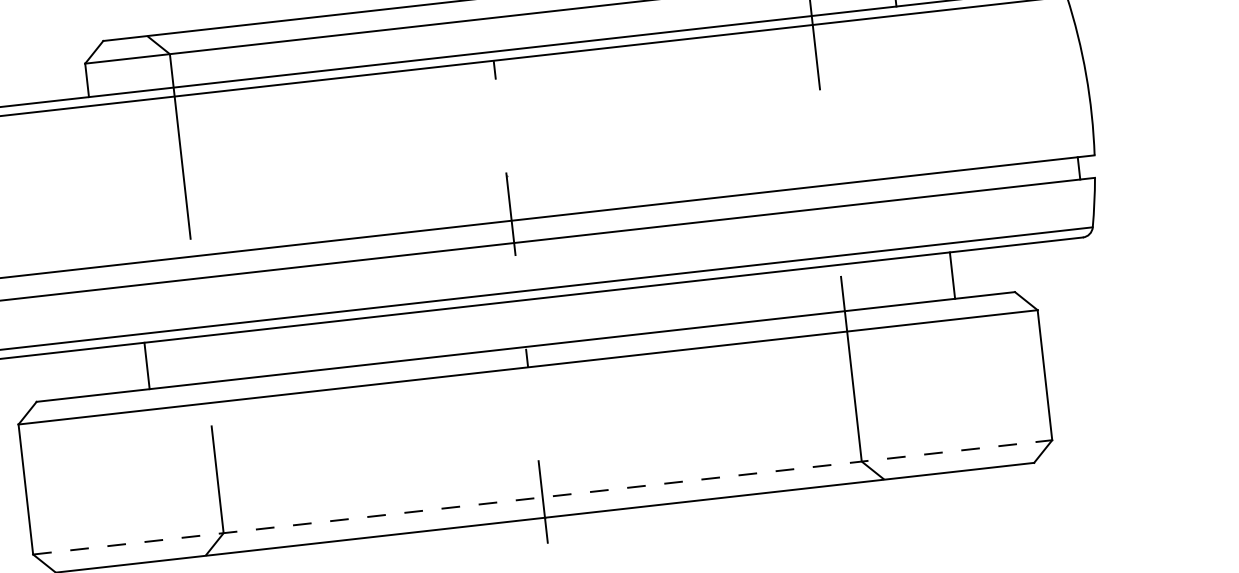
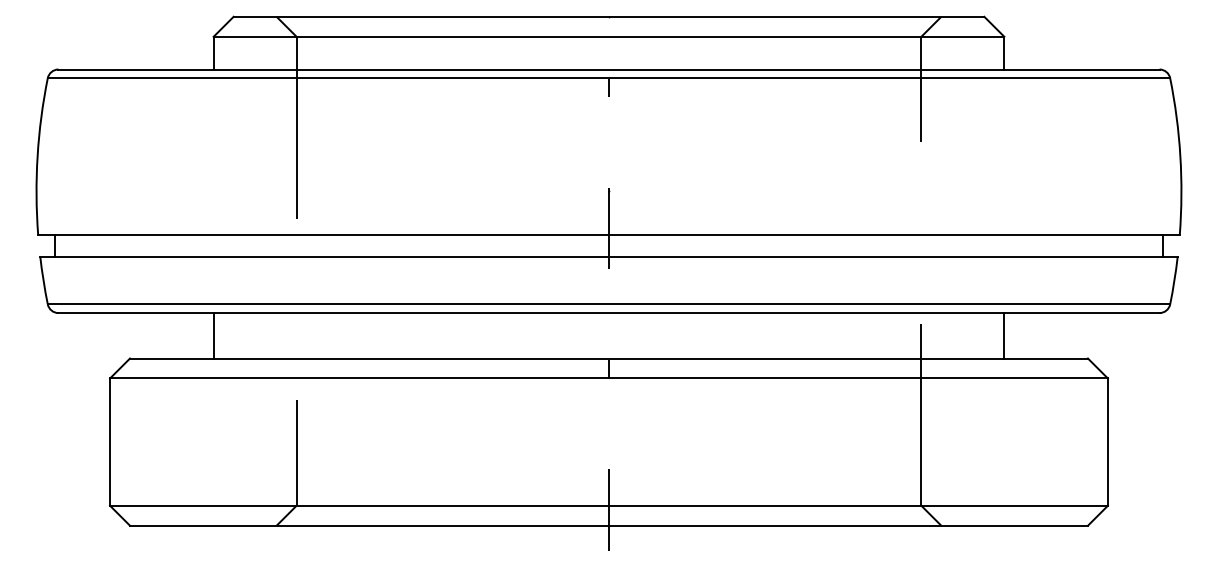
line: (952, 275) -> (1004, 335), moved
line: (146, 365) -> (213, 335), moved
line: (542, 497) -> (608, 505), dashed -> solid

